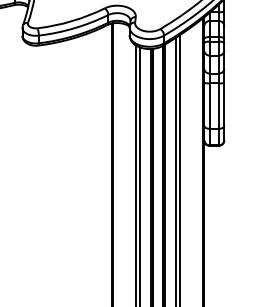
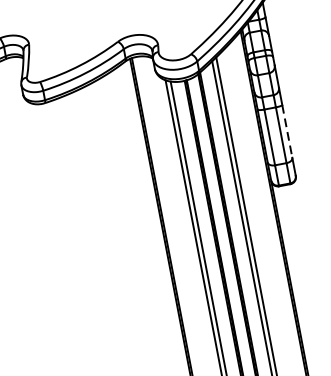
line: (224, 104) -> (287, 131), solid -> dashed

